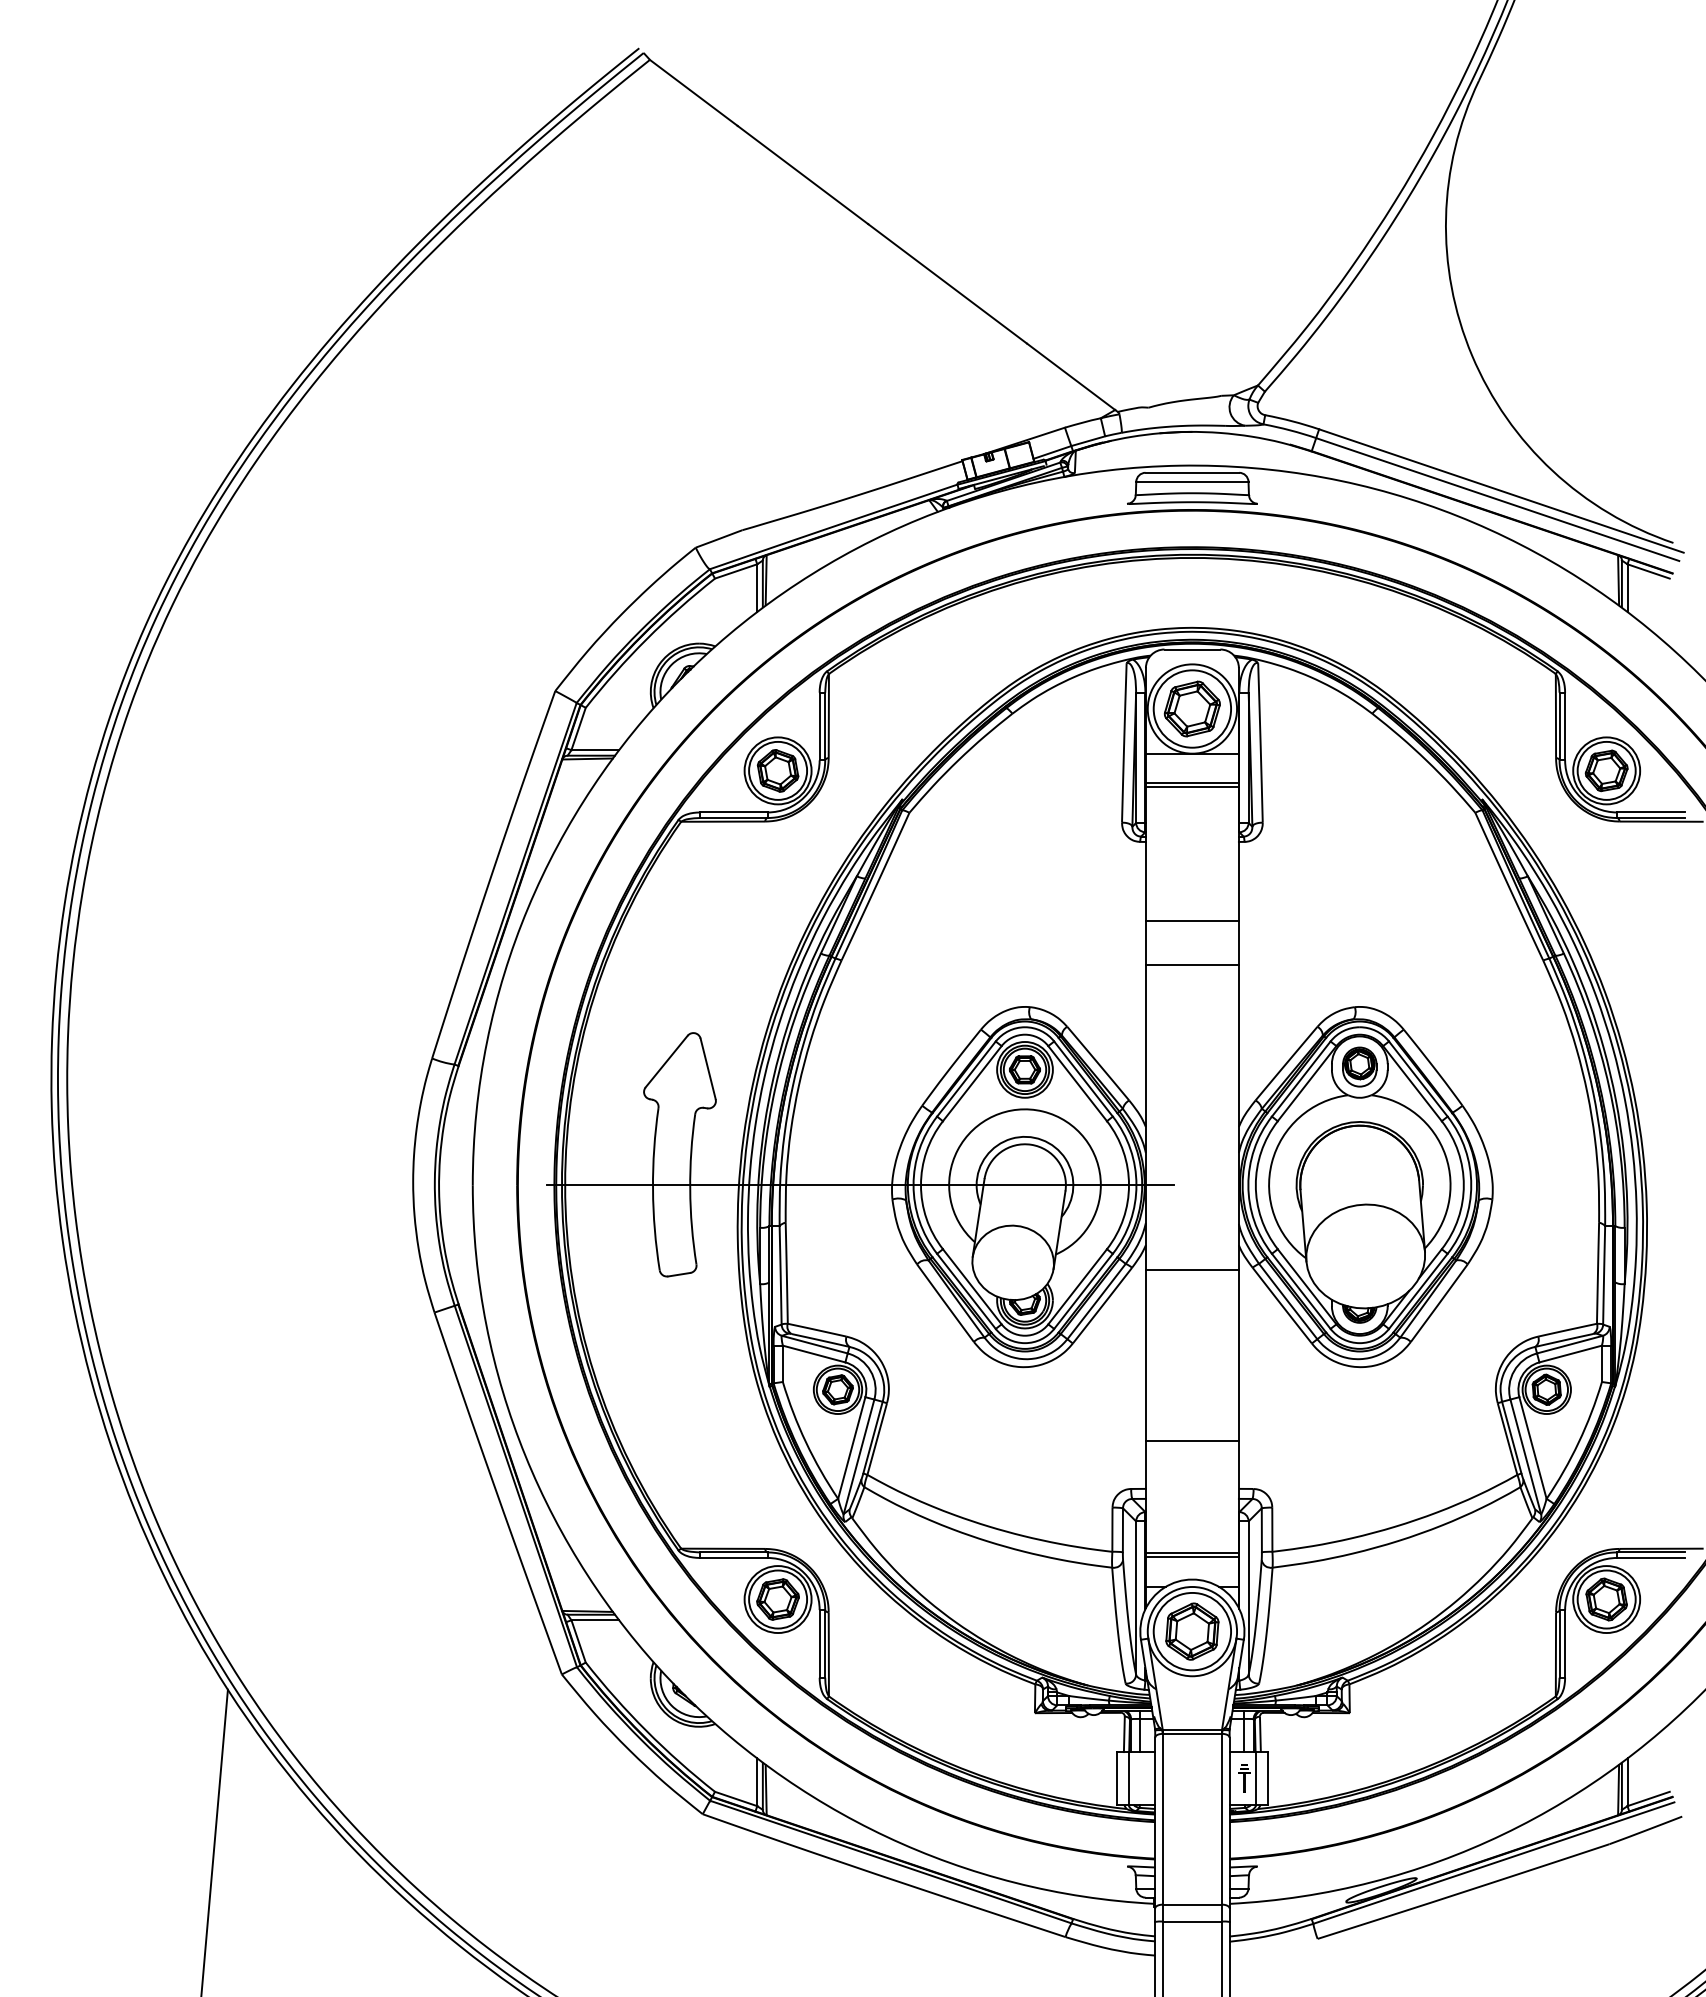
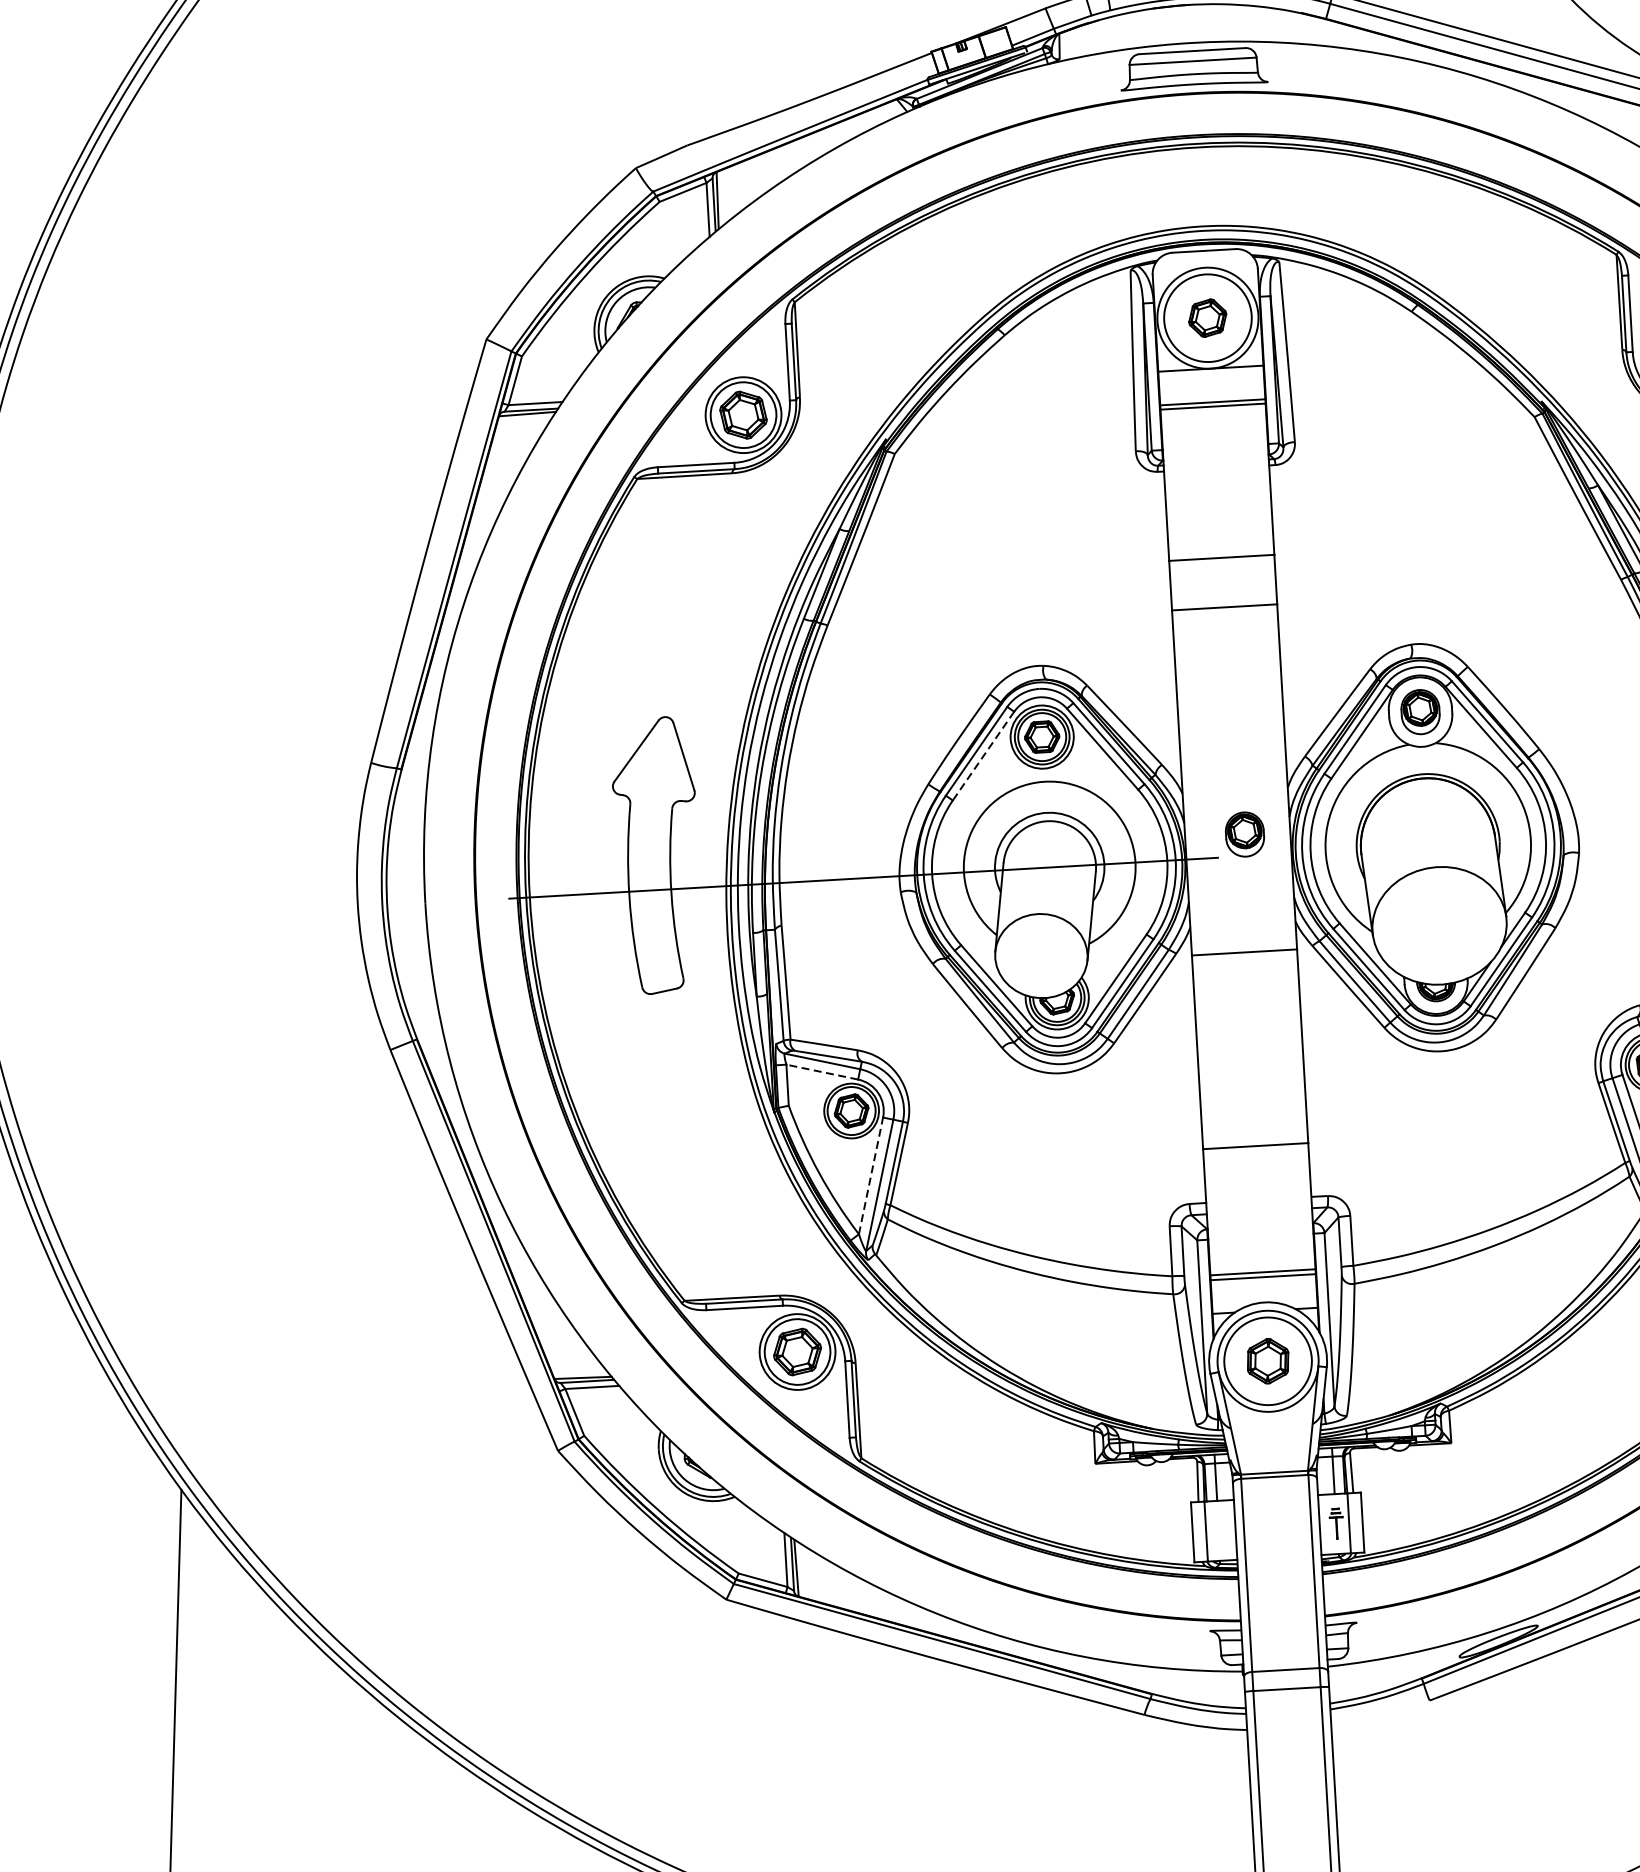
part: (1191, 708) -> (1206, 317), size x0.6
line: (972, 1083) -> (983, 755), solid -> dashed
part: (1198, 1165) -> (1244, 833), added
line: (813, 1353) -> (821, 1071), solid -> dashed
line: (851, 1448) -> (870, 1176), solid -> dashed
part: (1192, 1631) -> (1268, 1361), size x0.7

